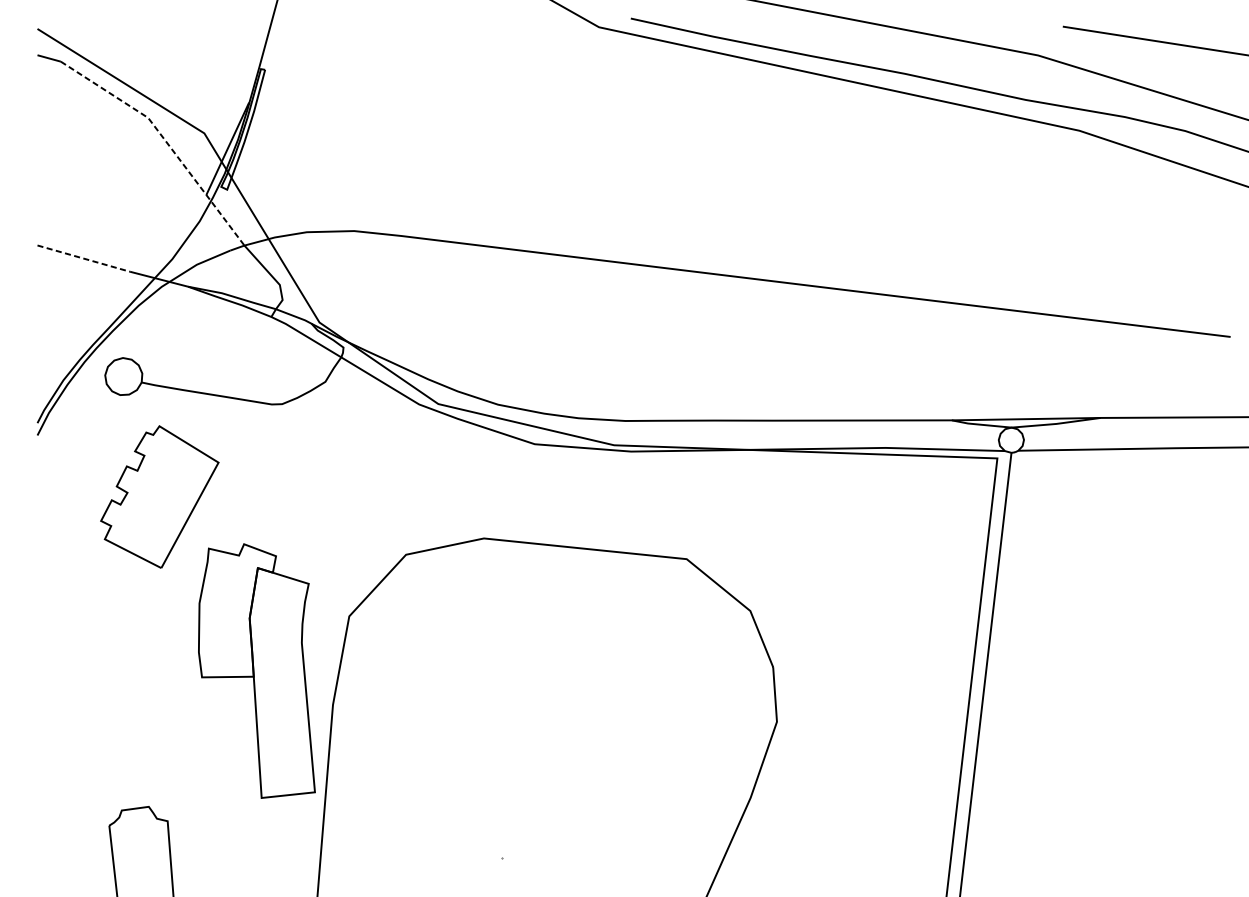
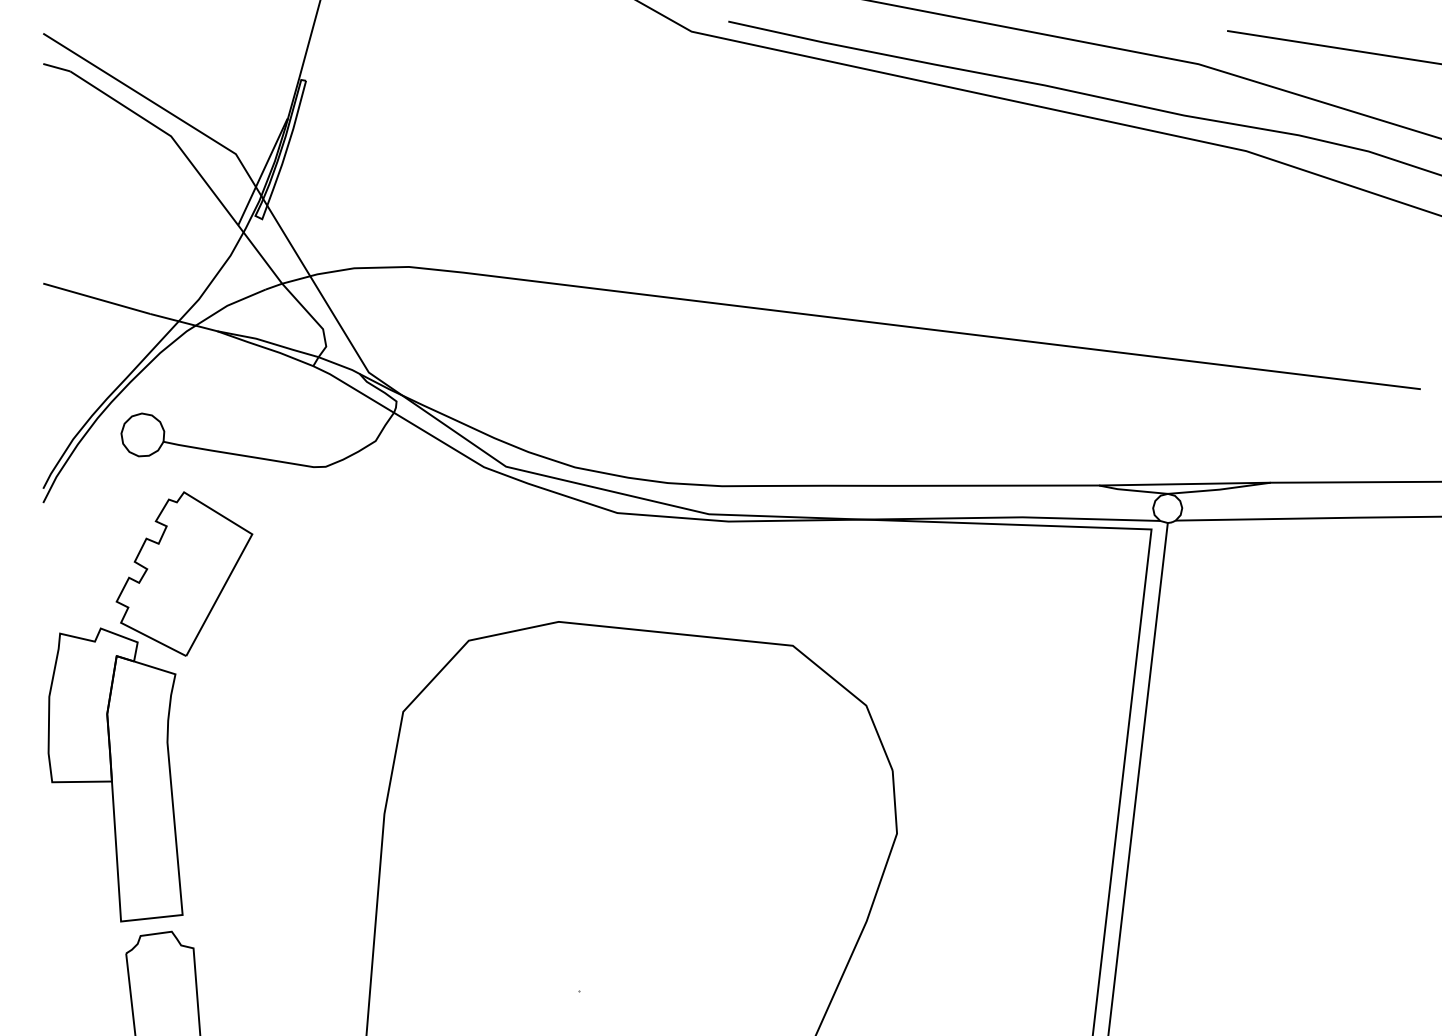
line: (165, 140) -> (190, 162), dashed -> solid
line: (83, 258) -> (96, 298), dashed -> solid
part: (256, 670) -> (115, 774), moved

